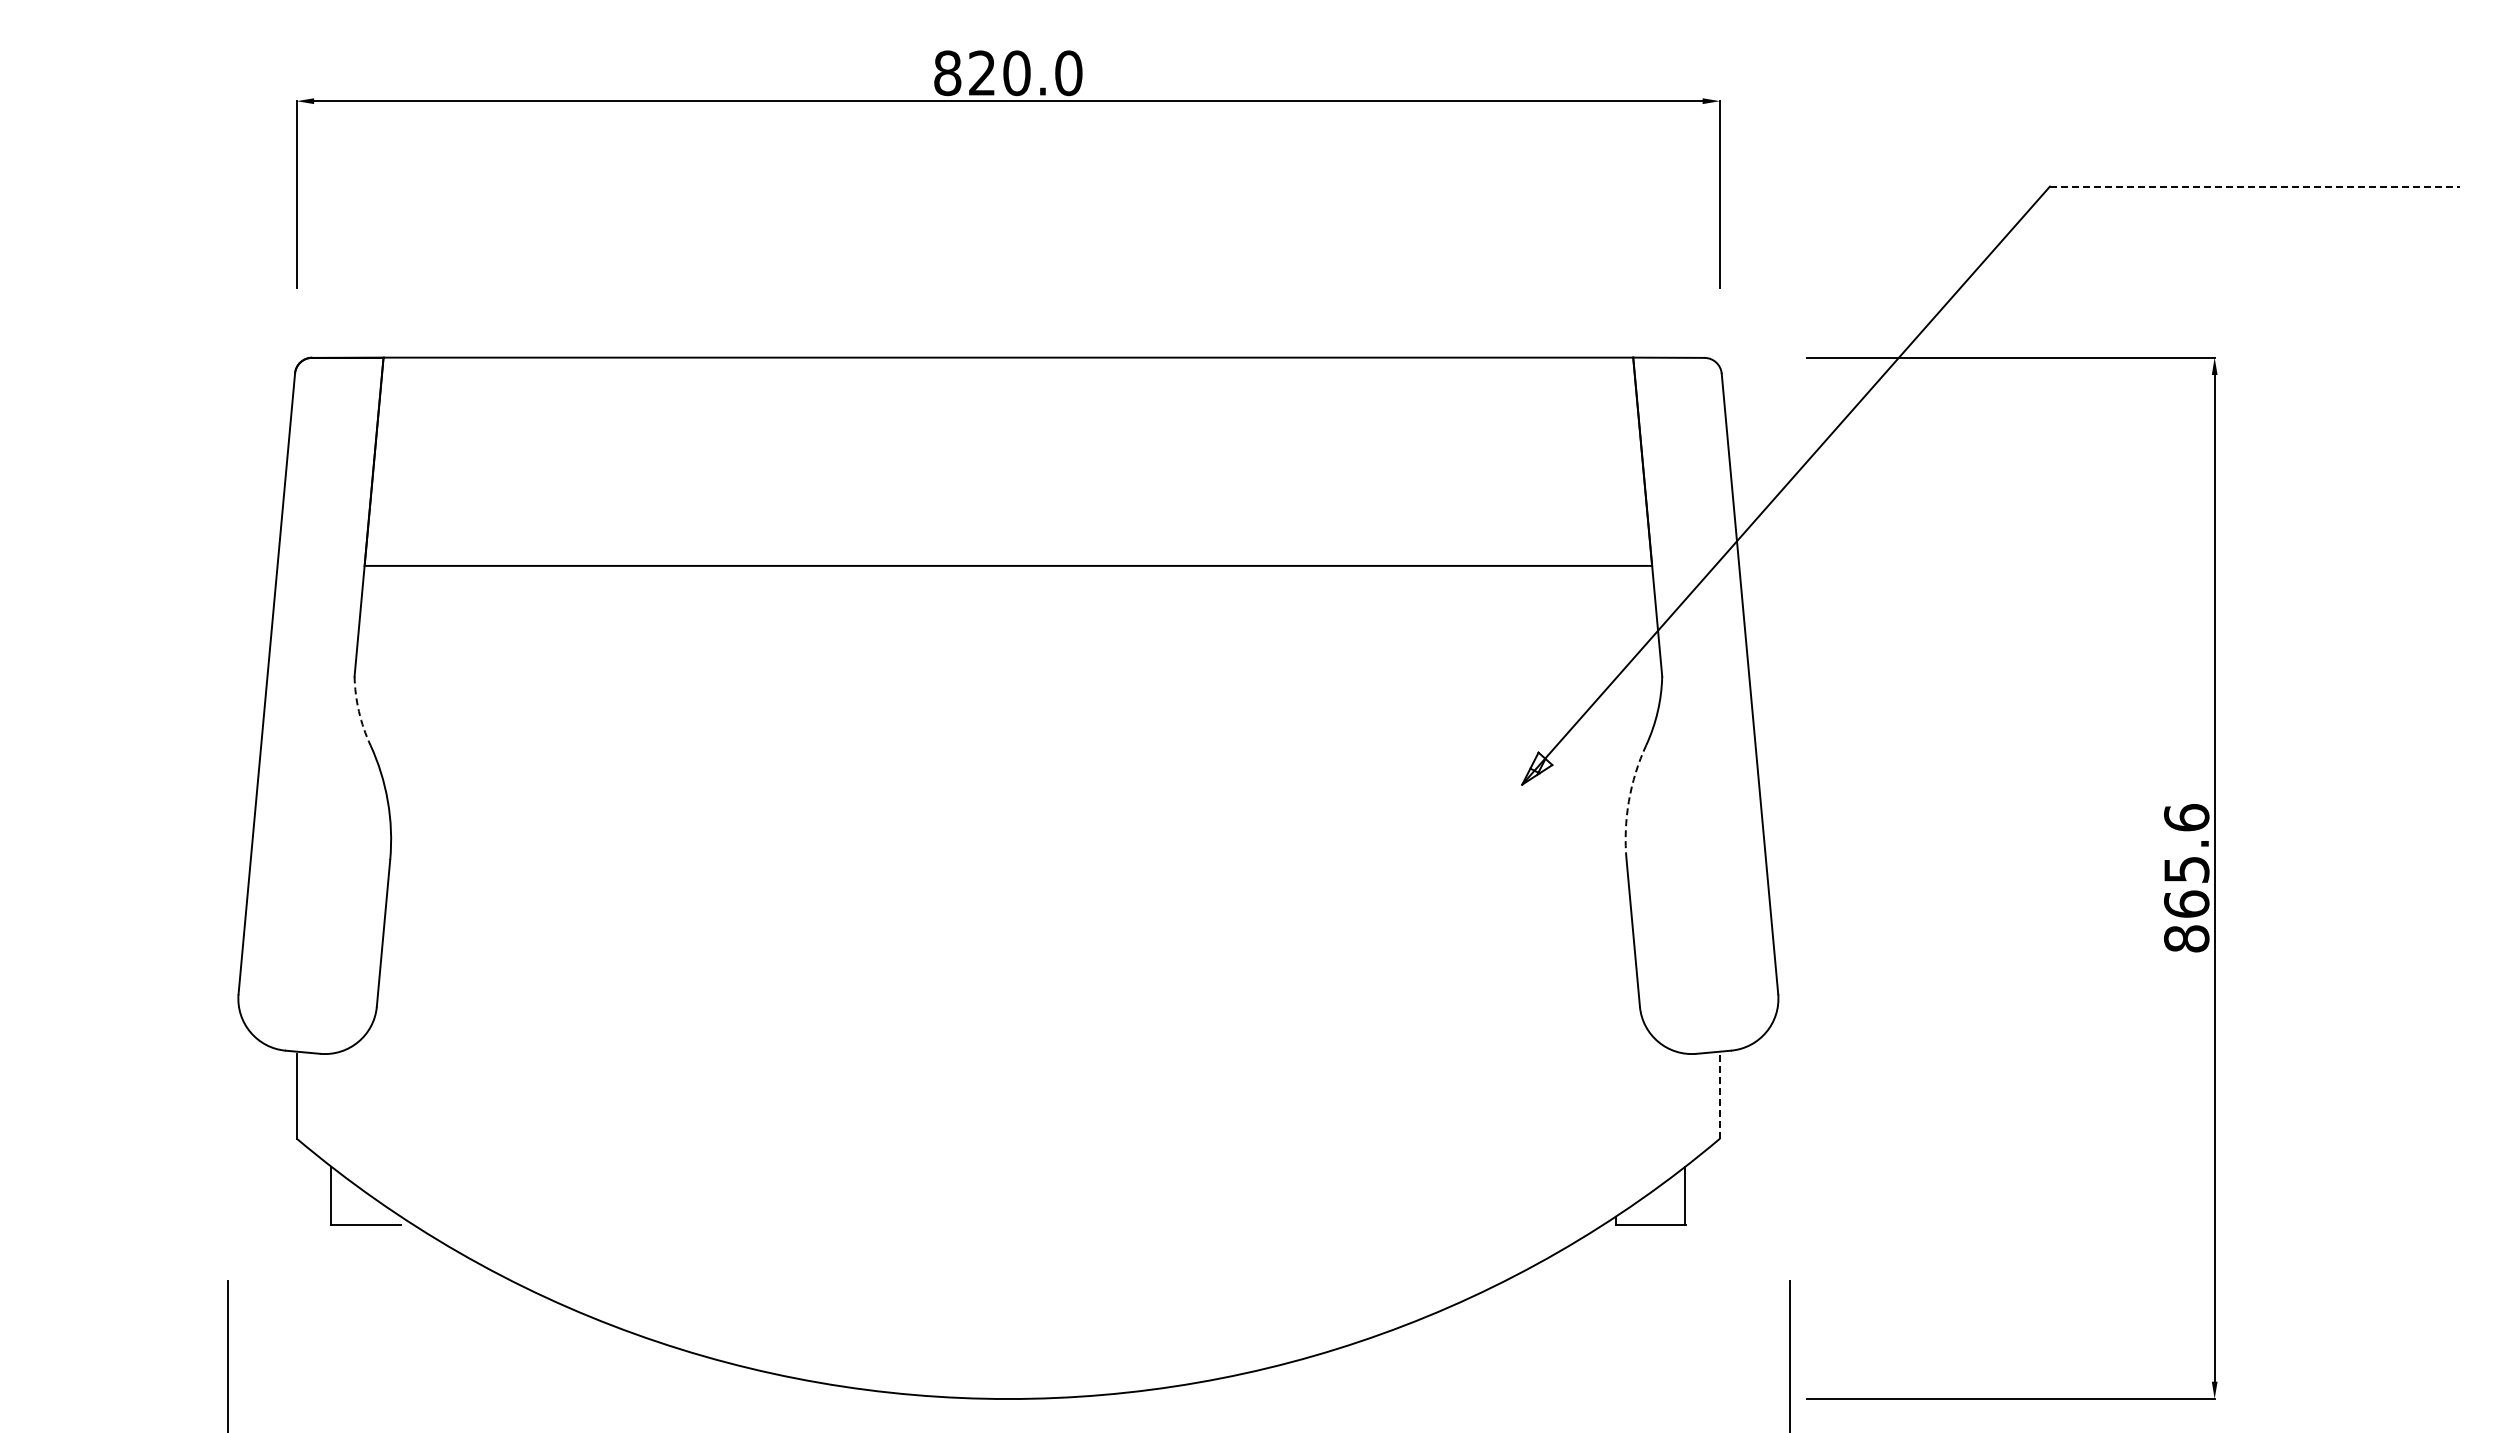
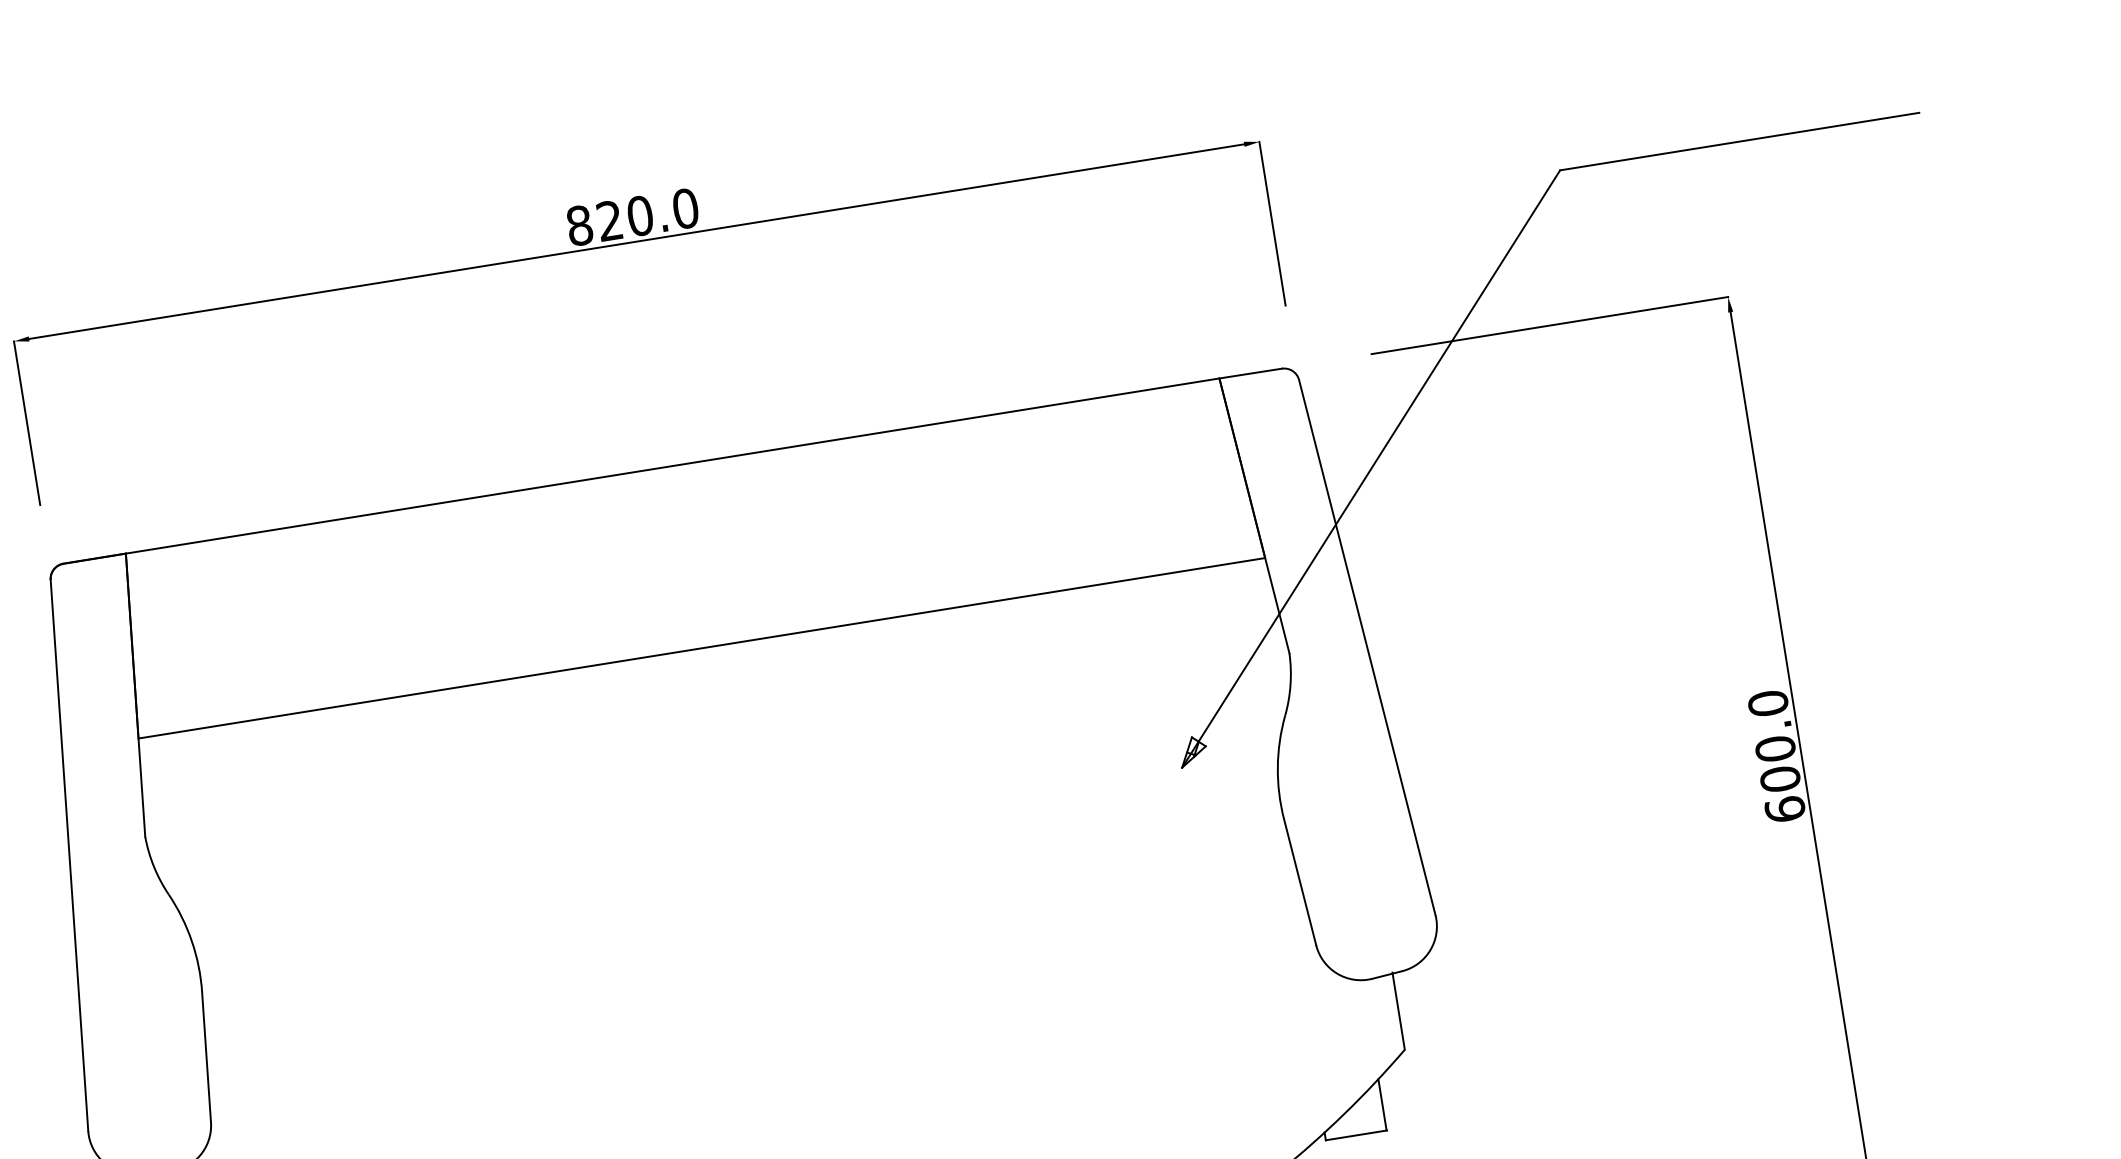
line: (2255, 186) -> (1739, 141), dashed -> solid
arc: (358, 711) -> (153, 866), dashed -> solid
arc: (1628, 801) -> (1277, 767), dashed -> solid
text: (2186, 878) -> (1776, 756), 865.6 -> 600.0
line: (1720, 1094) -> (1399, 1011), dashed -> solid

